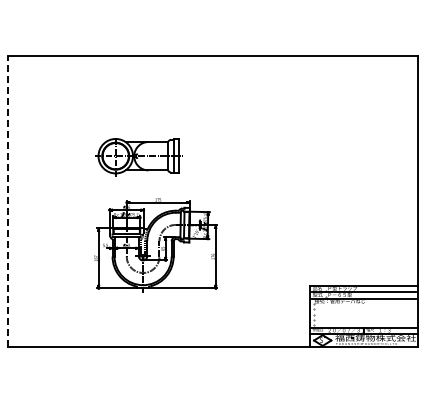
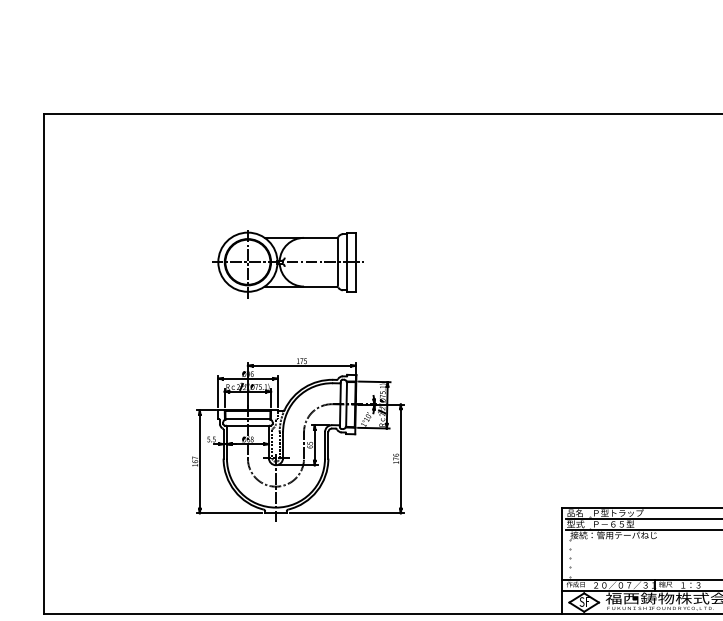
part: (138, 157) -> (286, 264), moved
line: (8, 201) -> (44, 363), dashed -> solid

